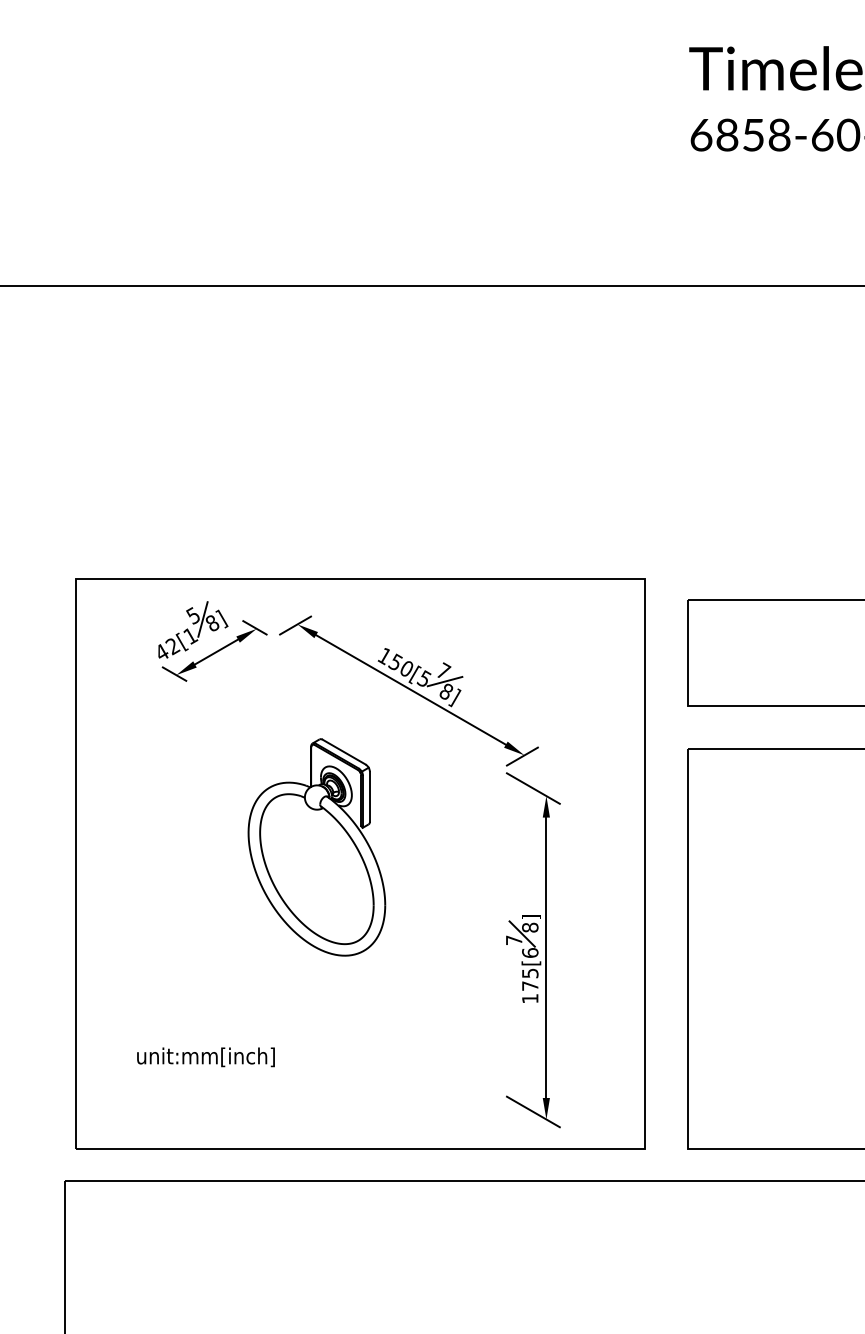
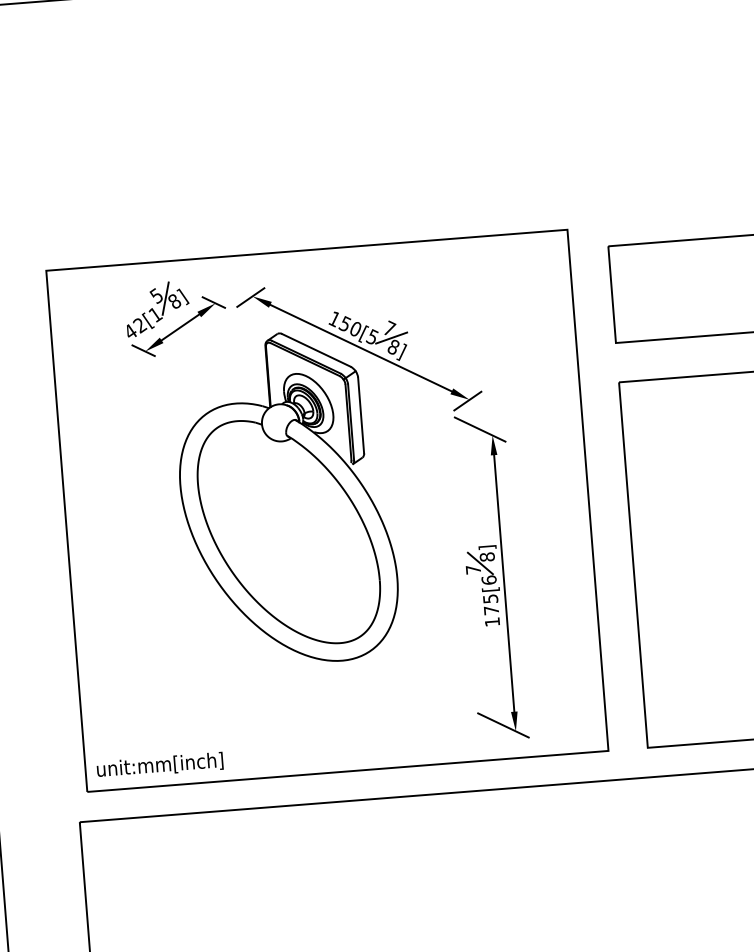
part: (316, 847) -> (285, 499), size x1.67
text: (205, 1057) -> (159, 765), moved

